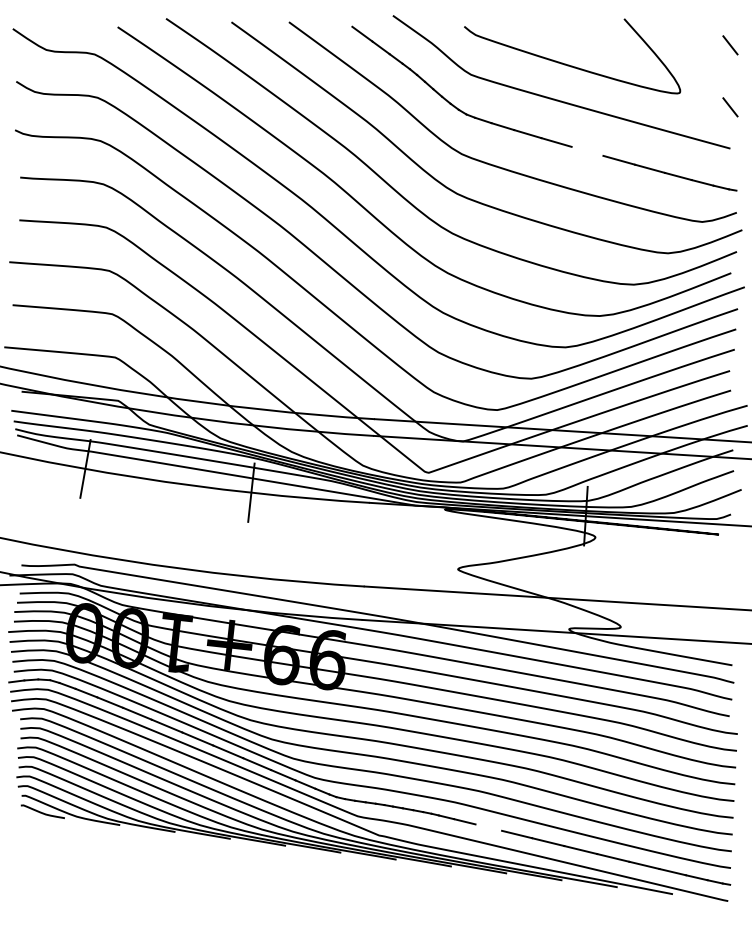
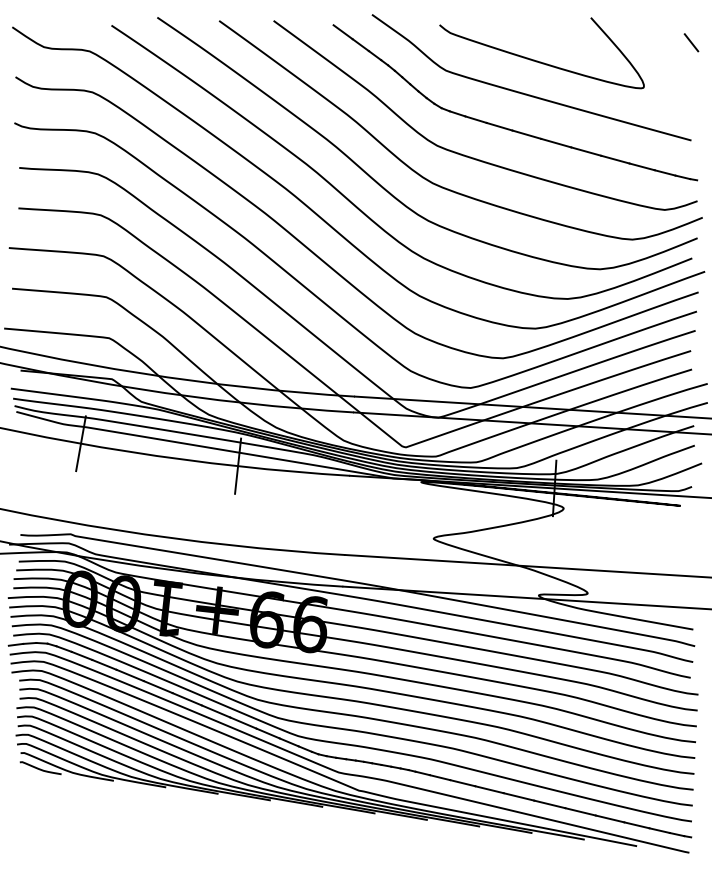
line: (730, 107) -> (691, 101), removed
line: (587, 150) -> (556, 142), added
line: (488, 827) -> (462, 783), added

